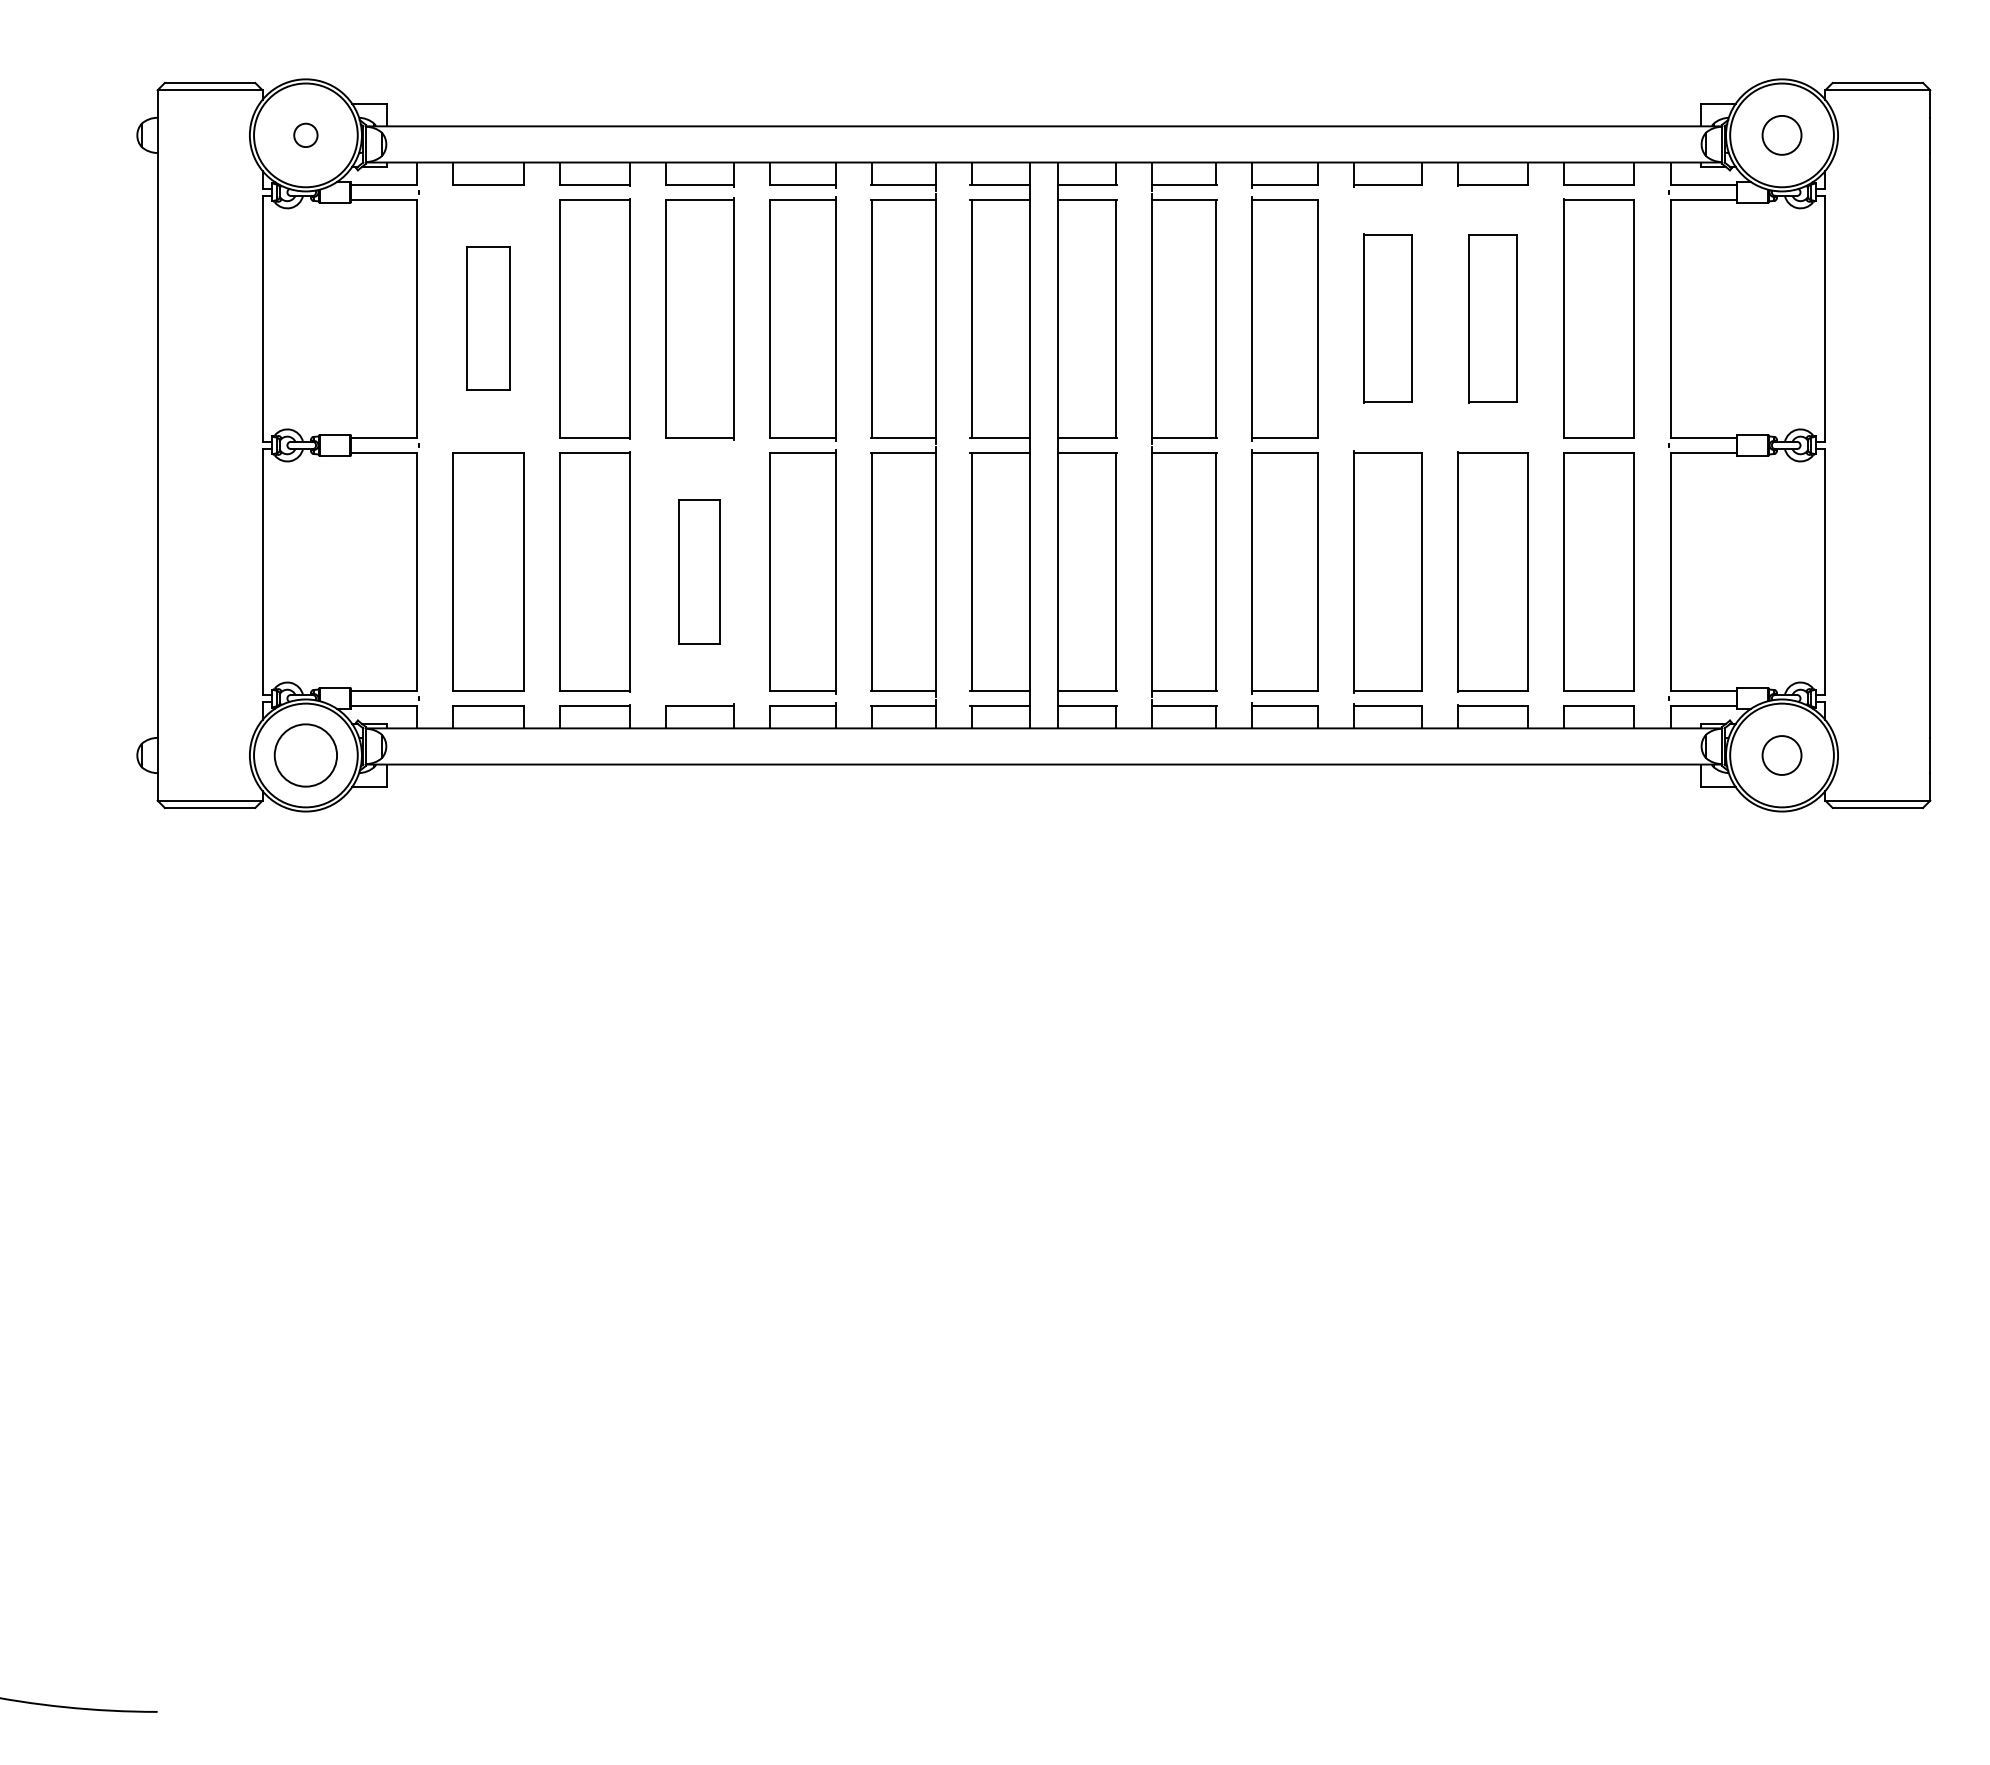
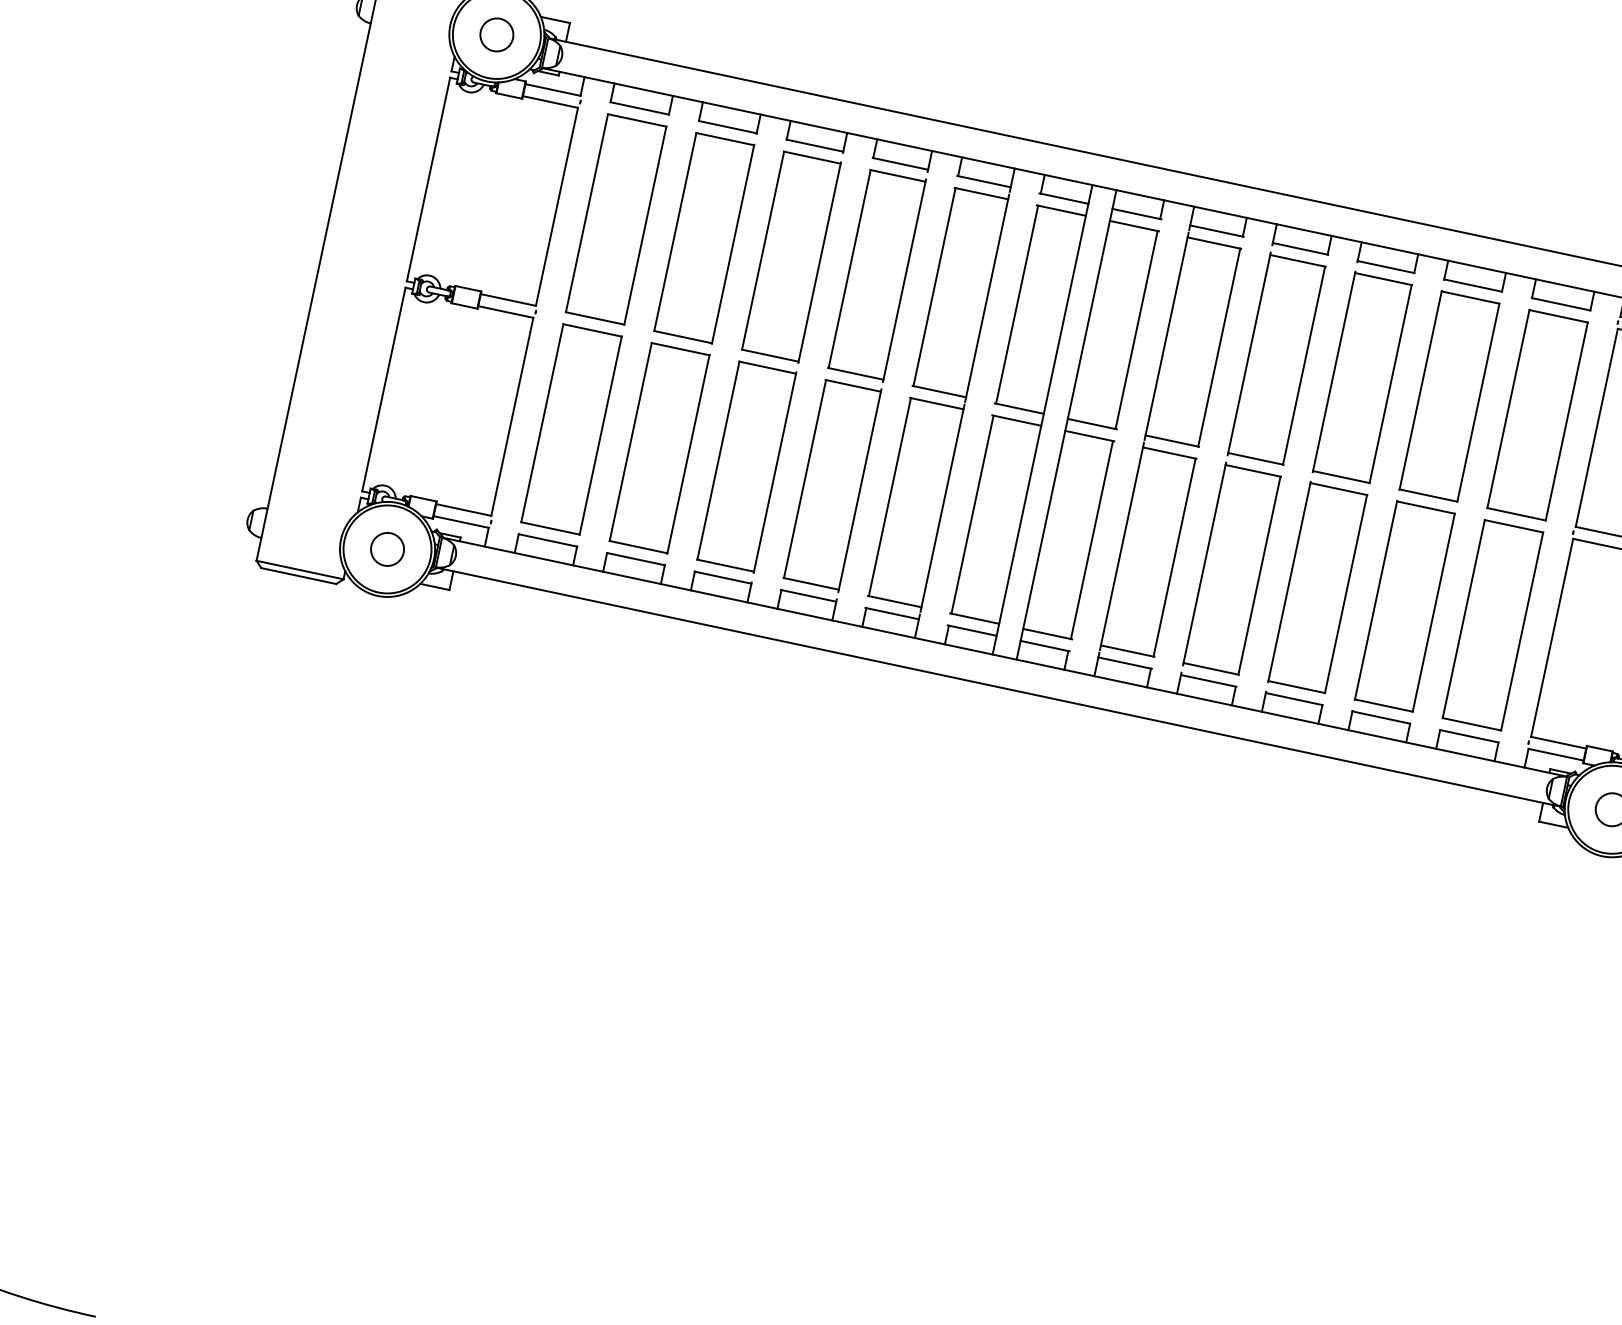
circle: (305, 134) -> (496, 34), size x1.67
part: (488, 318) -> (616, 219), size x1.67
part: (1387, 318) -> (1361, 377), size x1.43
part: (1492, 318) -> (1449, 396), size x1.43
part: (699, 571) -> (746, 466), size x1.67
circle: (305, 755) -> (387, 549), size x0.62

